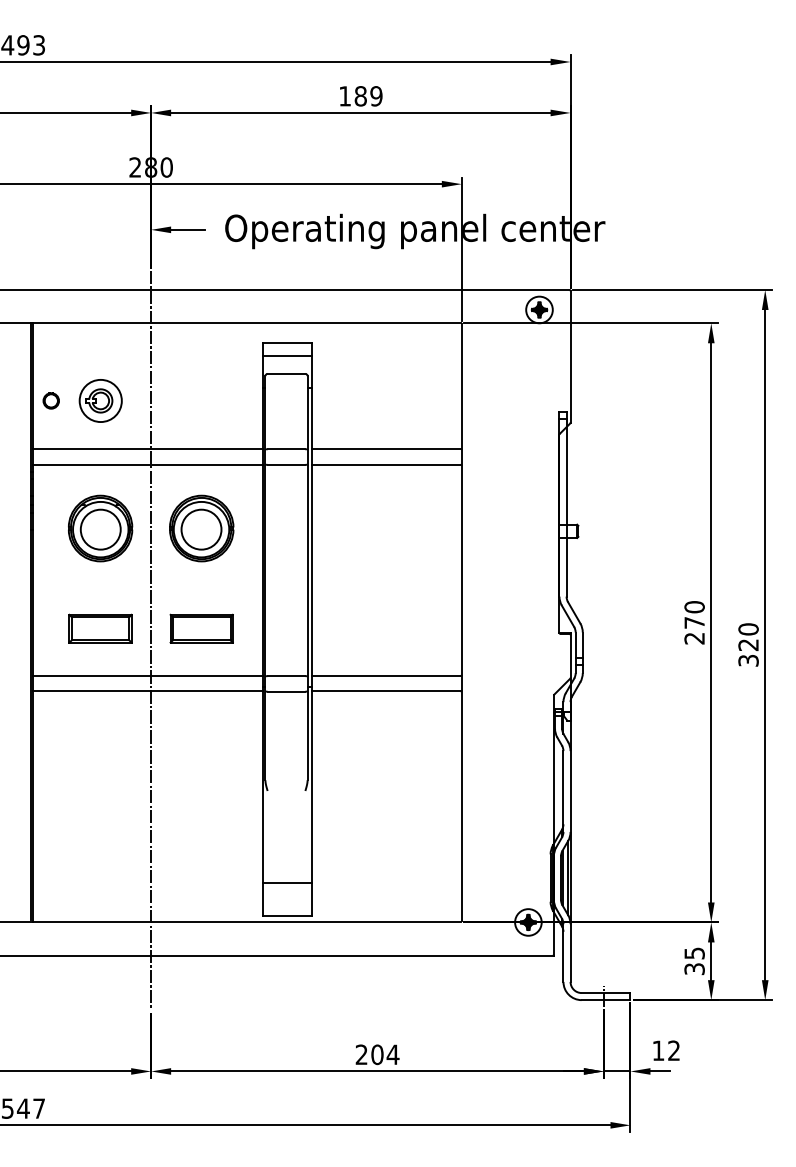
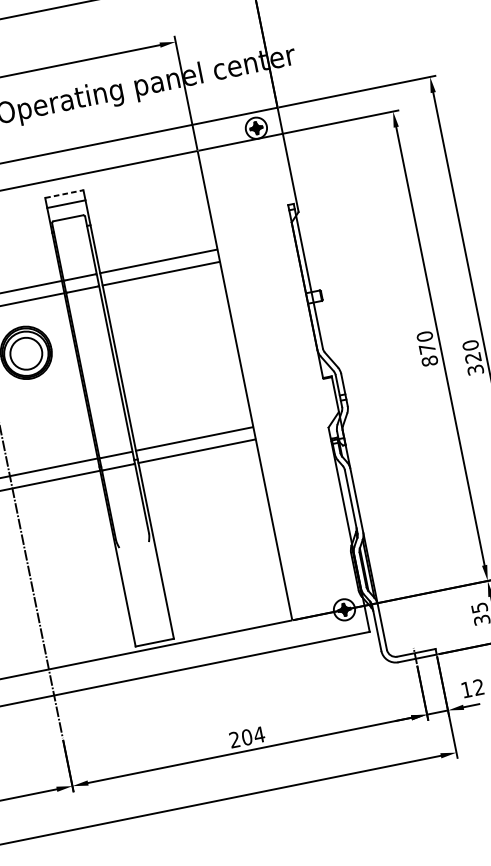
line: (288, 343) -> (65, 194), solid -> dashed
part: (201, 628) -> (41, 431), removed
text: (694, 638) -> (429, 361), 270 -> 870
line: (287, 883) -> (149, 617), removed

